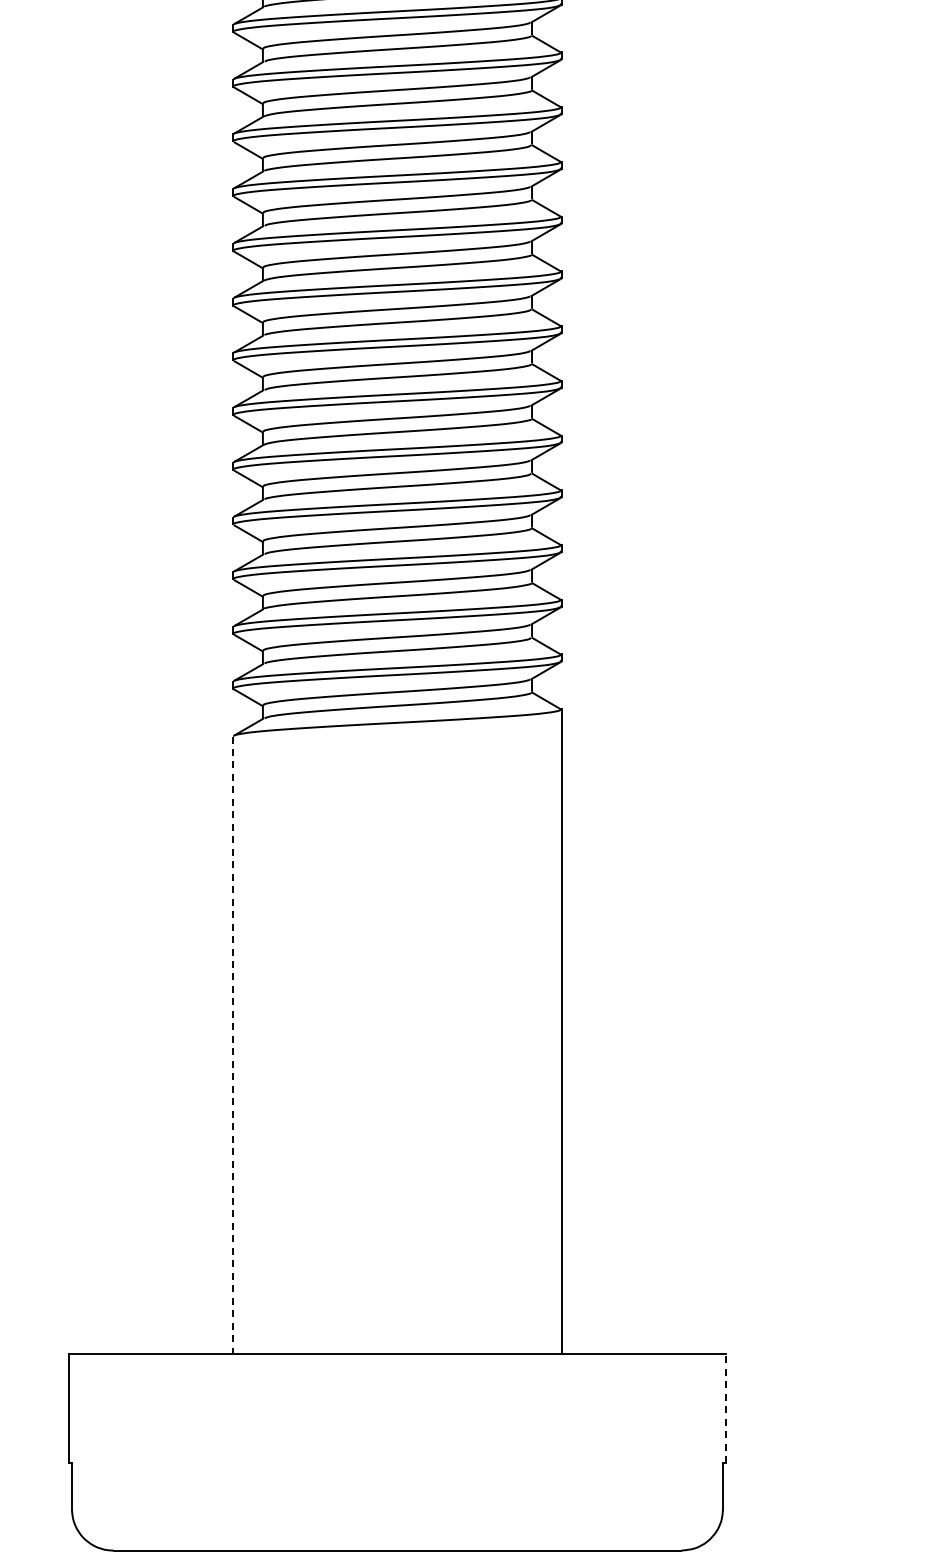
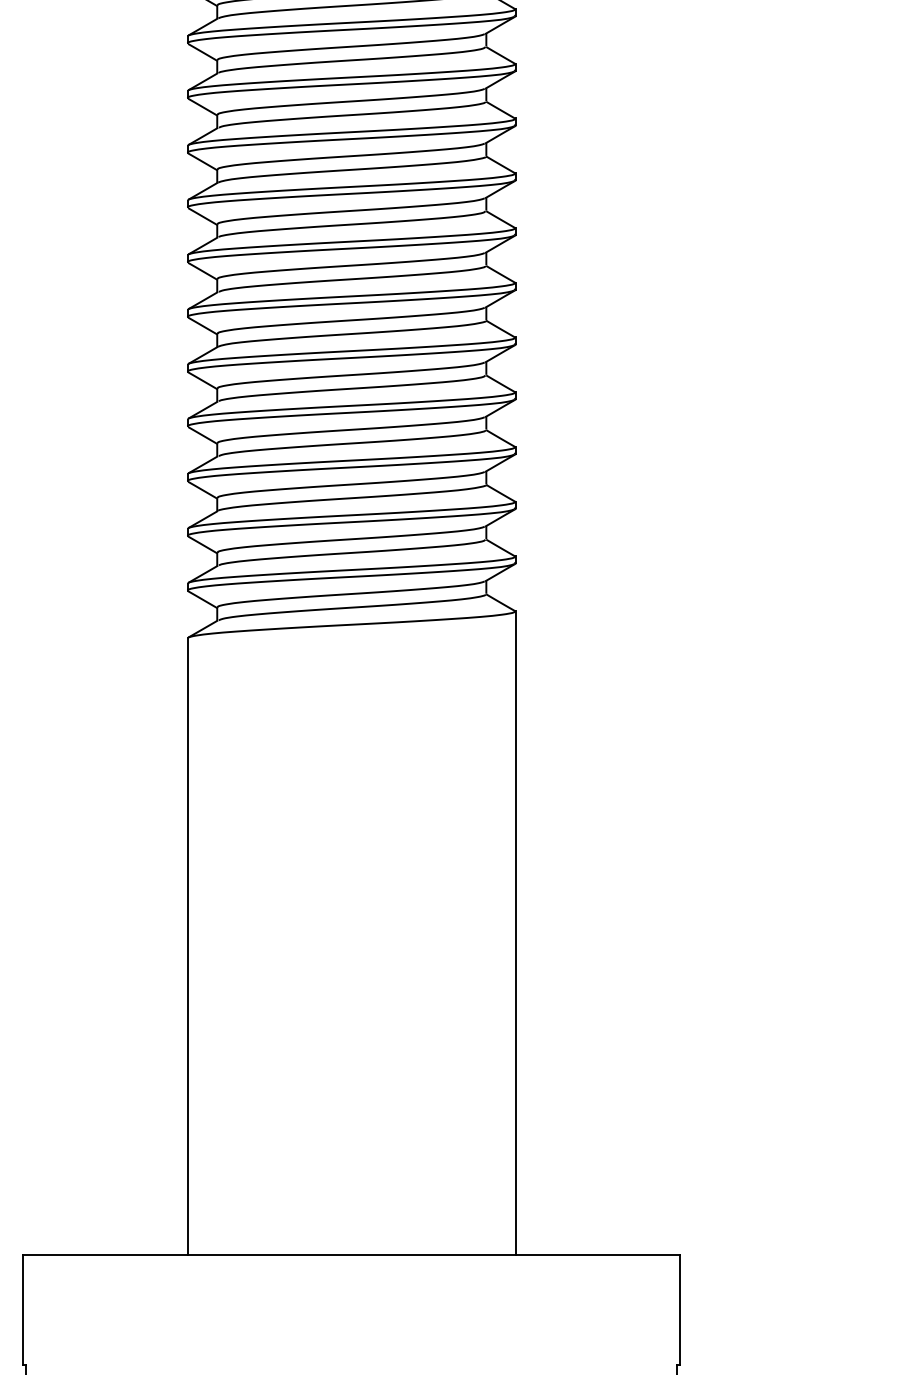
line: (233, 1045) -> (187, 947), dashed -> solid
line: (725, 1408) -> (679, 1310), dashed -> solid

